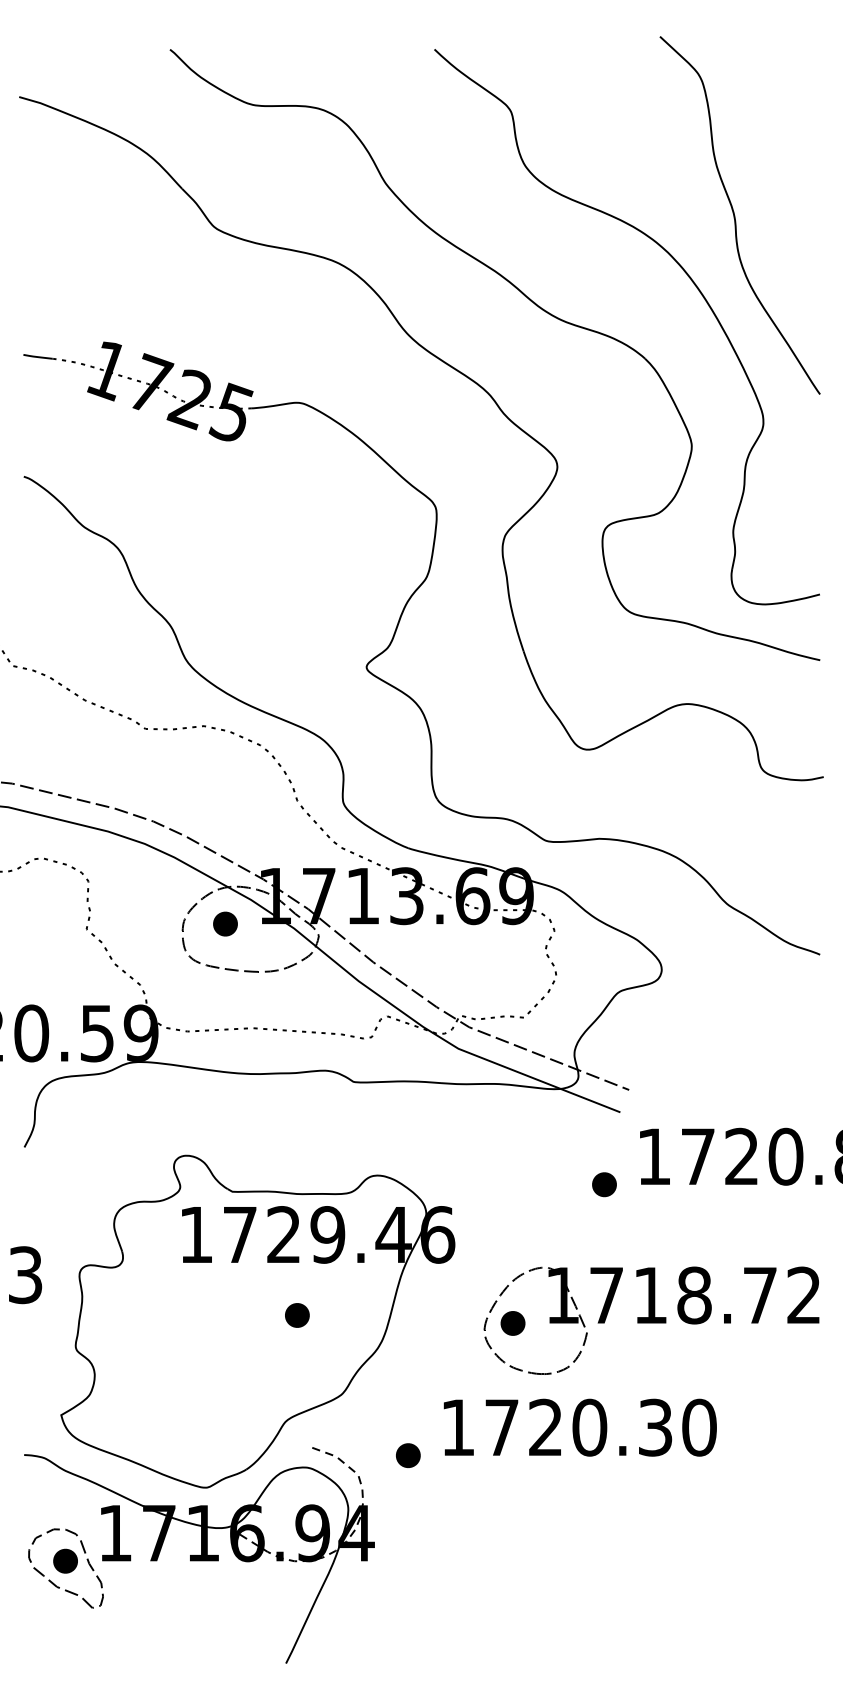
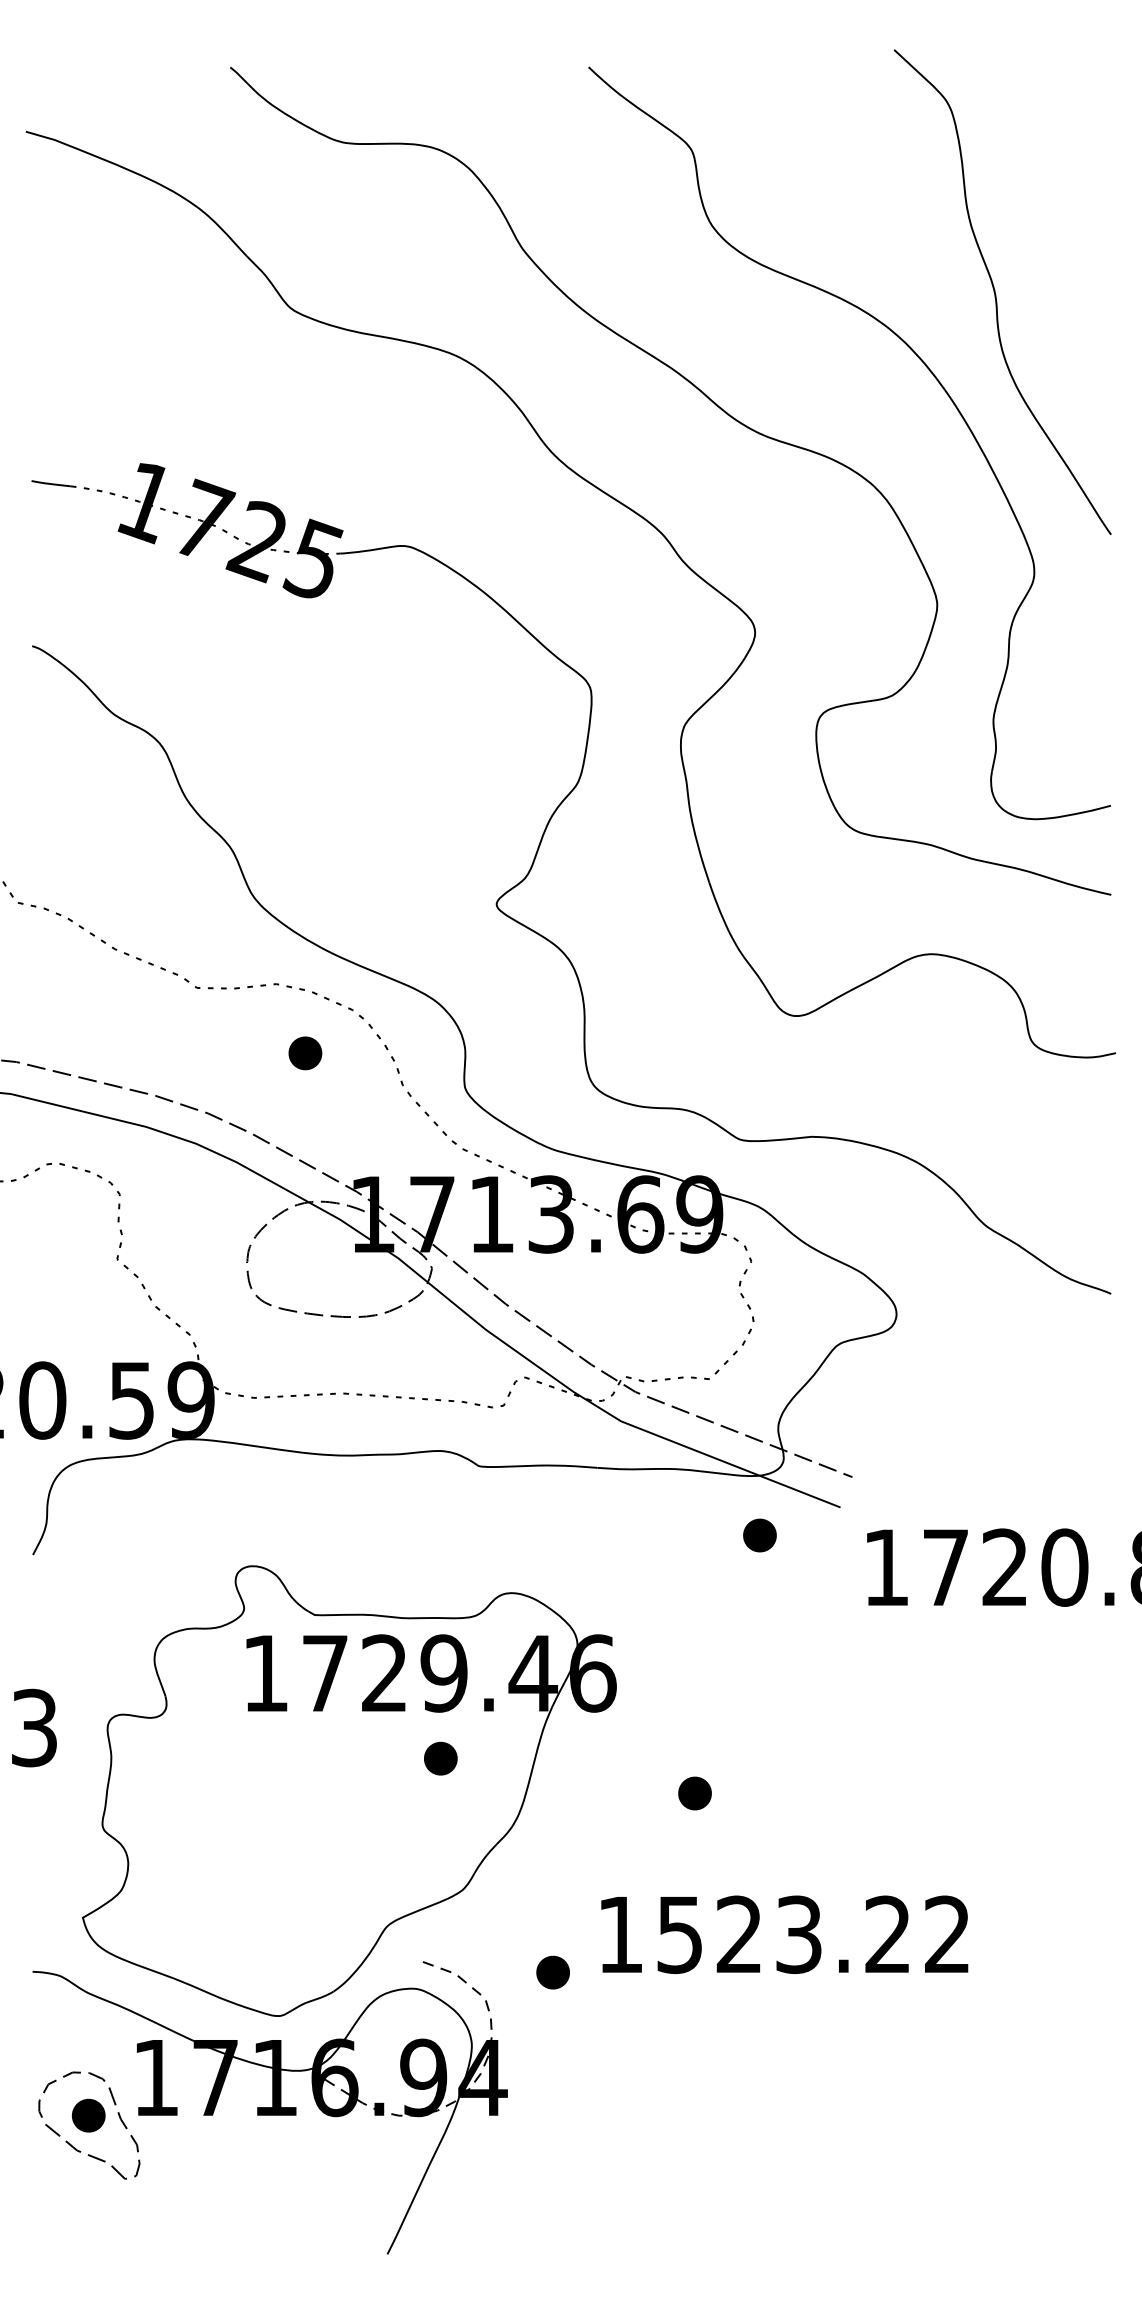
part: (225, 924) -> (305, 1053), moved
part: (604, 1184) -> (759, 1535), moved
part: (297, 1315) -> (440, 1758), moved
part: (651, 1320) -> (882, 1789), removed
text: (601, 1427) -> (814, 1934), 1720.30 -> 1523.22

